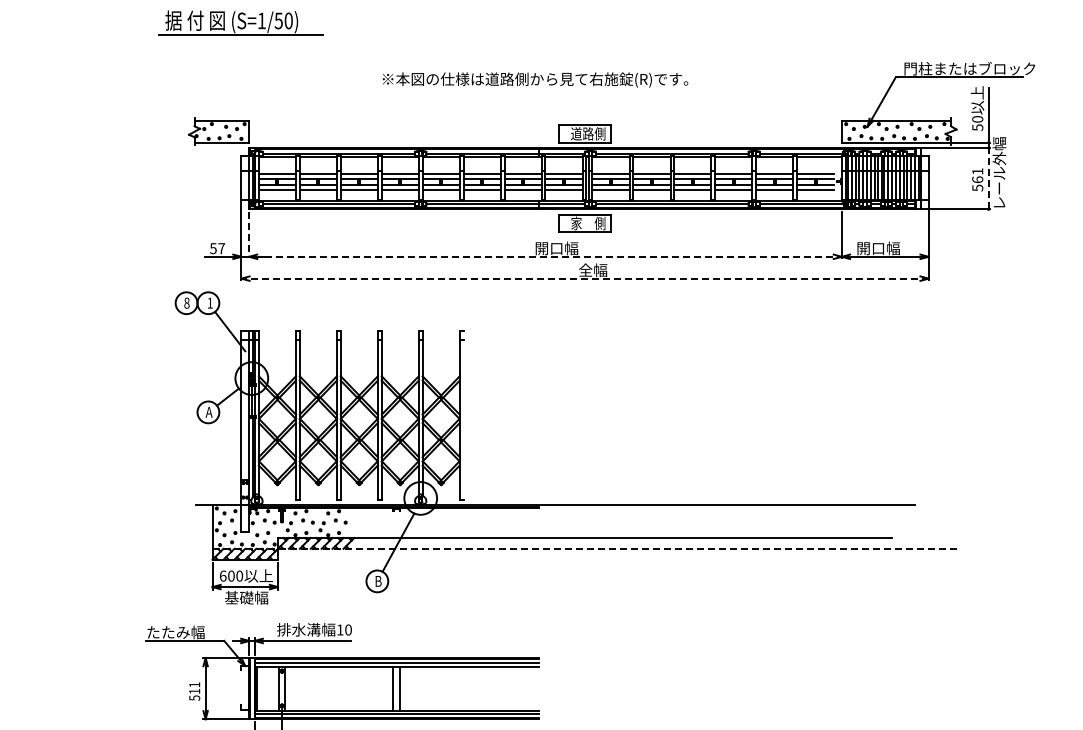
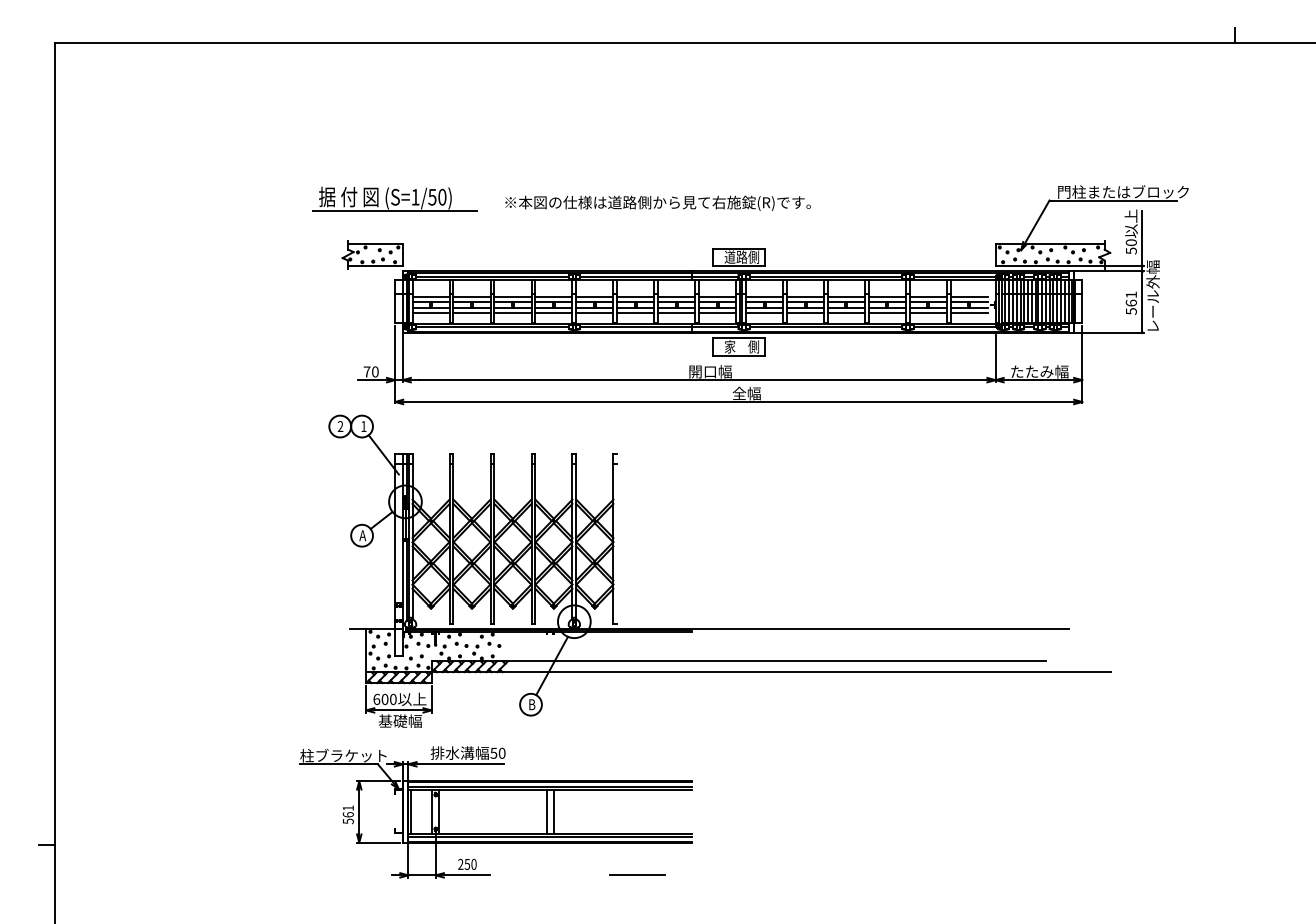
part: (240, 22) -> (394, 198), moved
text: (534, 79) -> (657, 202), moved
line: (988, 179) -> (1142, 302), dashed -> solid
line: (248, 235) -> (402, 358), dashed -> solid
text: (216, 248) -> (370, 371), 57 -> 70
text: (885, 248) -> (1039, 371), 開口幅 -> たたみ幅
line: (553, 257) -> (707, 380), dashed -> solid
line: (584, 279) -> (738, 402), dashed -> solid
text: (186, 303) -> (340, 426), 8 -> 2
line: (584, 549) -> (738, 672), dashed -> solid
text: (339, 630) -> (493, 753), 10 -> 50
text: (189, 632) -> (343, 755), たたみ幅 -> 柱ブラケット
text: (193, 691) -> (347, 814), 511 -> 561

